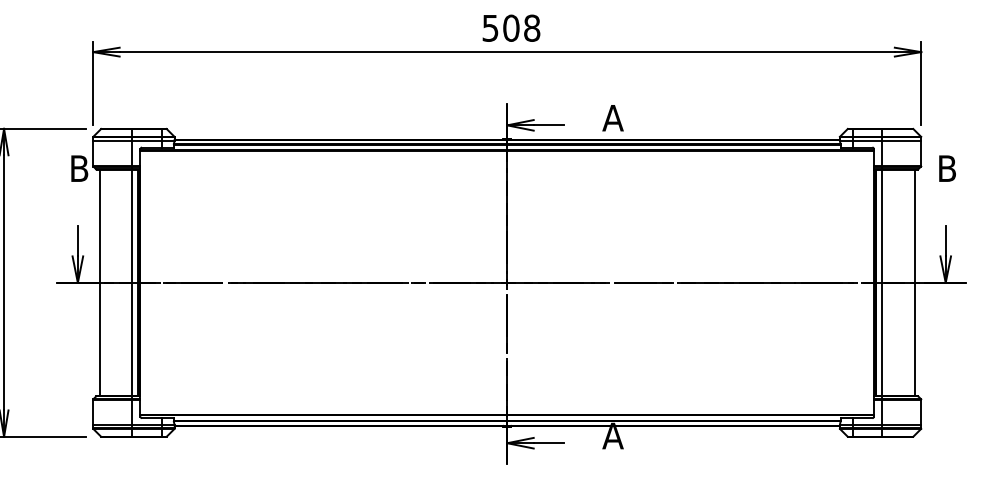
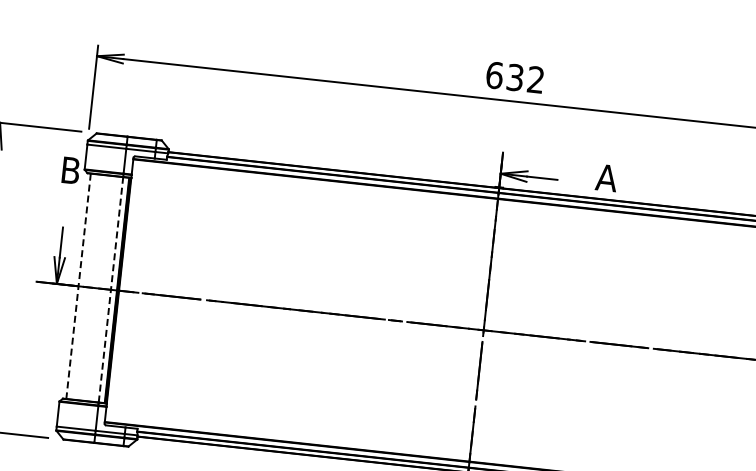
text: (511, 27) -> (515, 76), 508 -> 632
line: (132, 282) -> (111, 289), solid -> dashed
line: (99, 283) -> (78, 286), solid -> dashed

